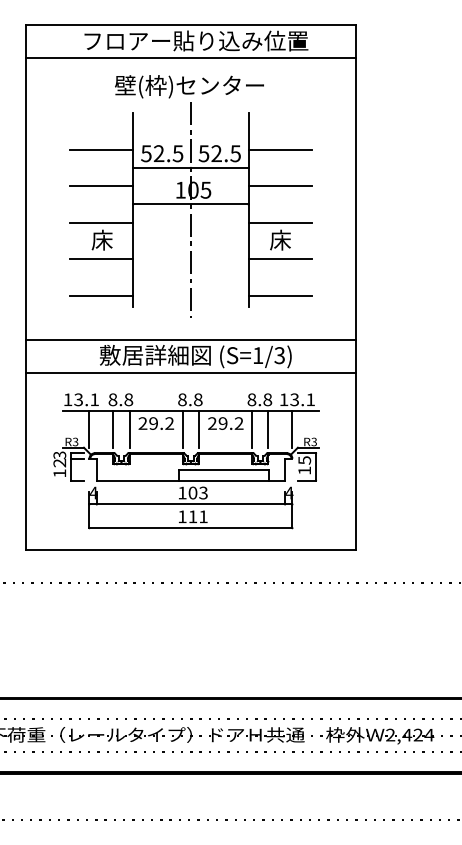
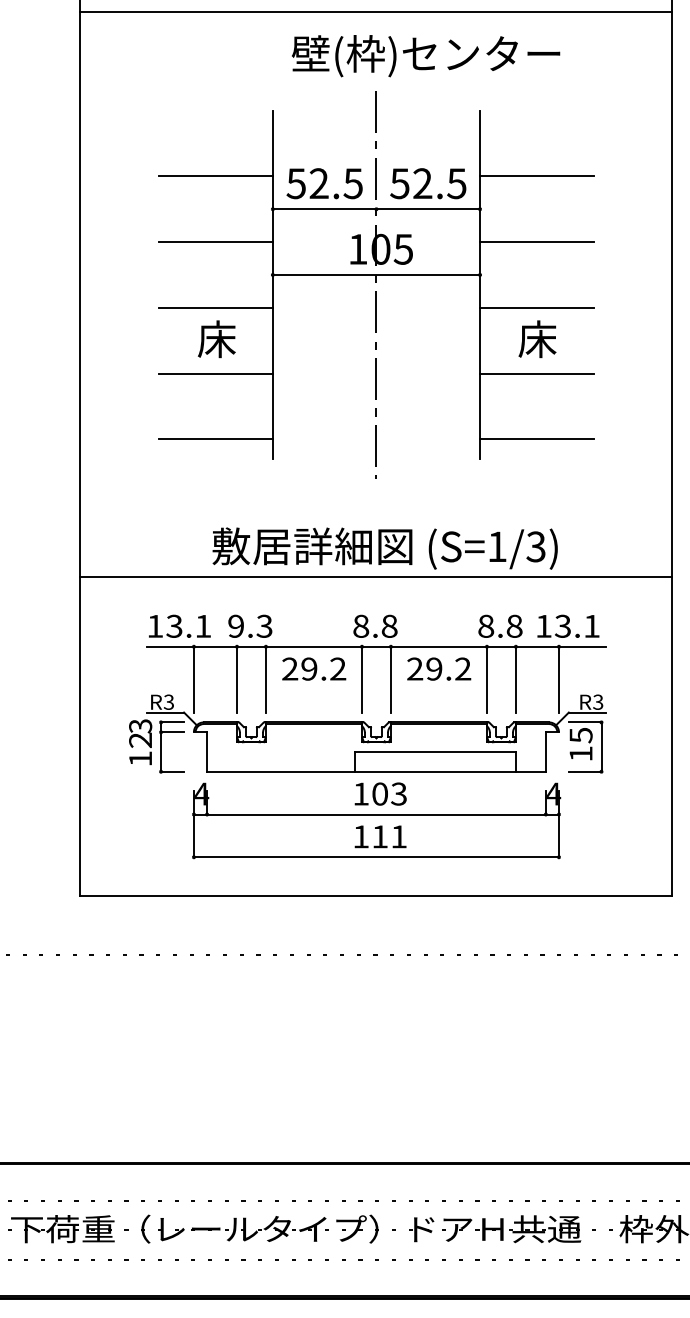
text: (189, 86) -> (426, 55), moved
line: (190, 339) -> (375, 517), removed
text: (120, 399) -> (249, 625), 8.8 -> 9.3

